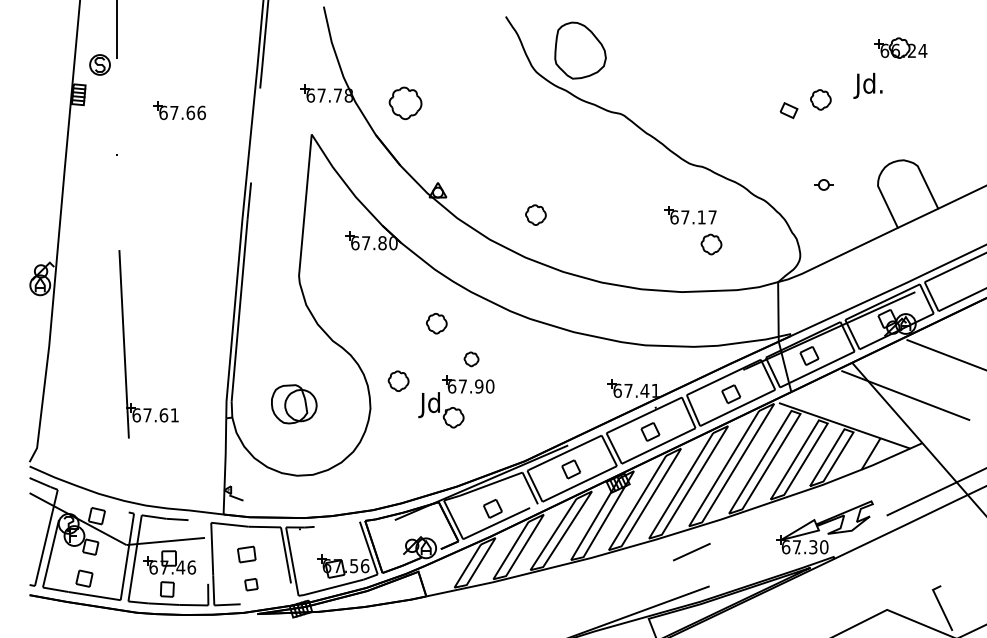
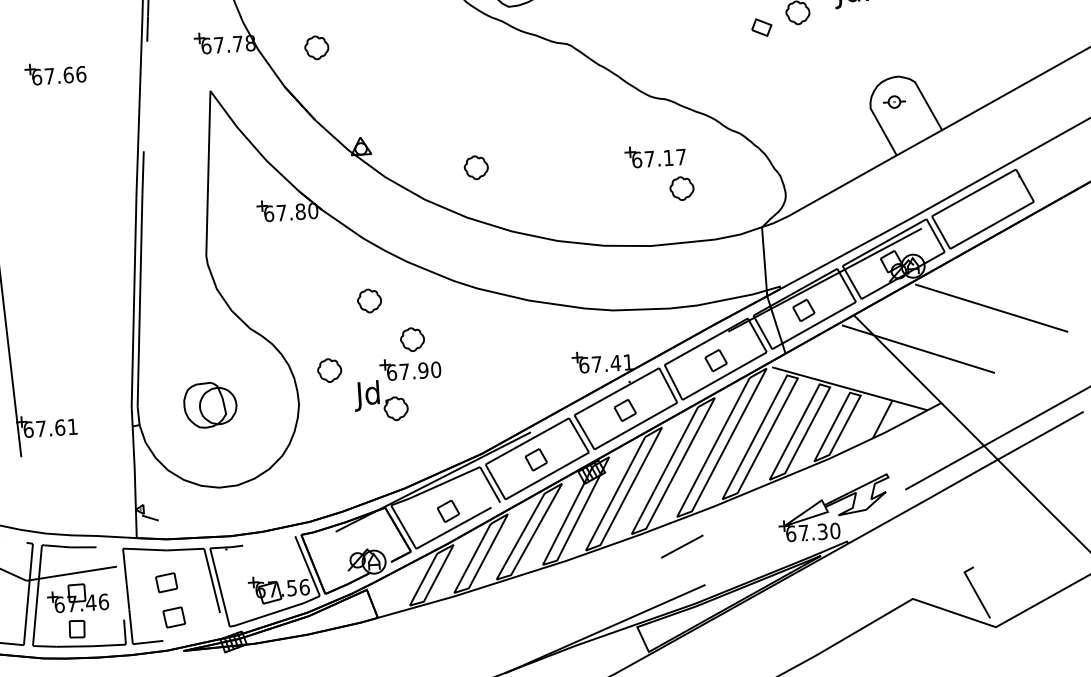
part: (405, 102) -> (316, 46), size x0.62
part: (823, 184) -> (894, 101), moved
part: (471, 359) -> (412, 339), size x1.43
part: (251, 584) -> (174, 617), size x1.43

